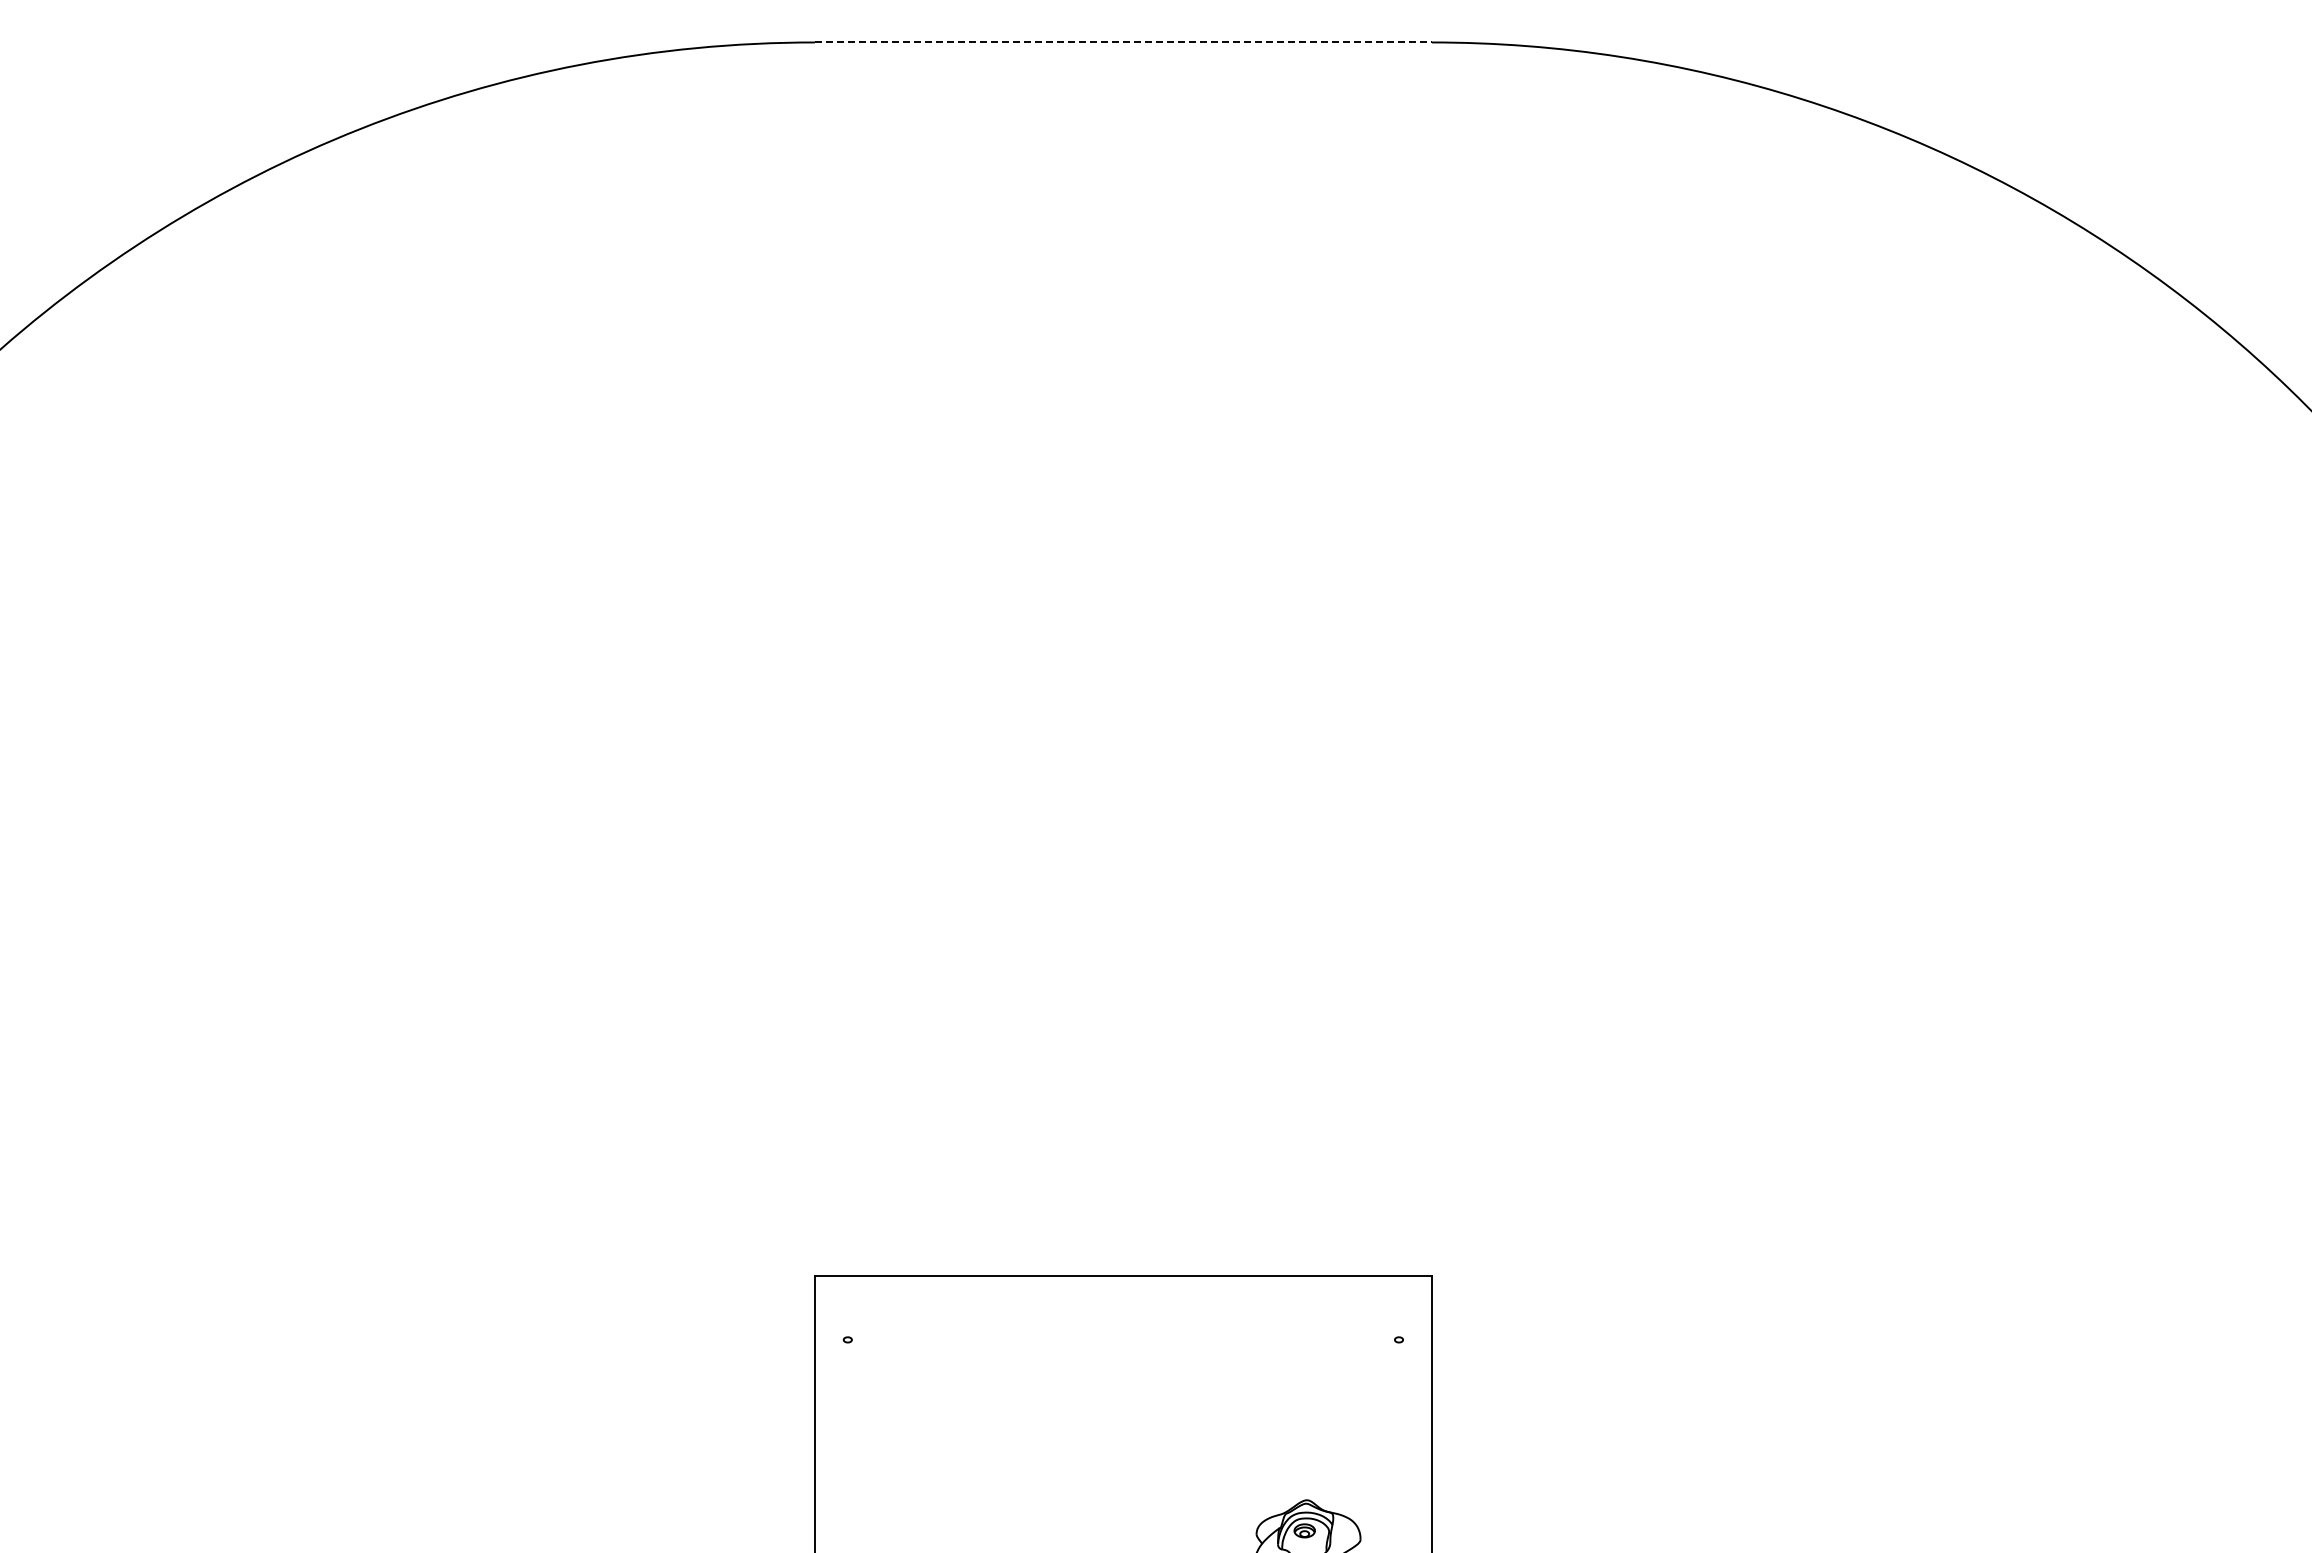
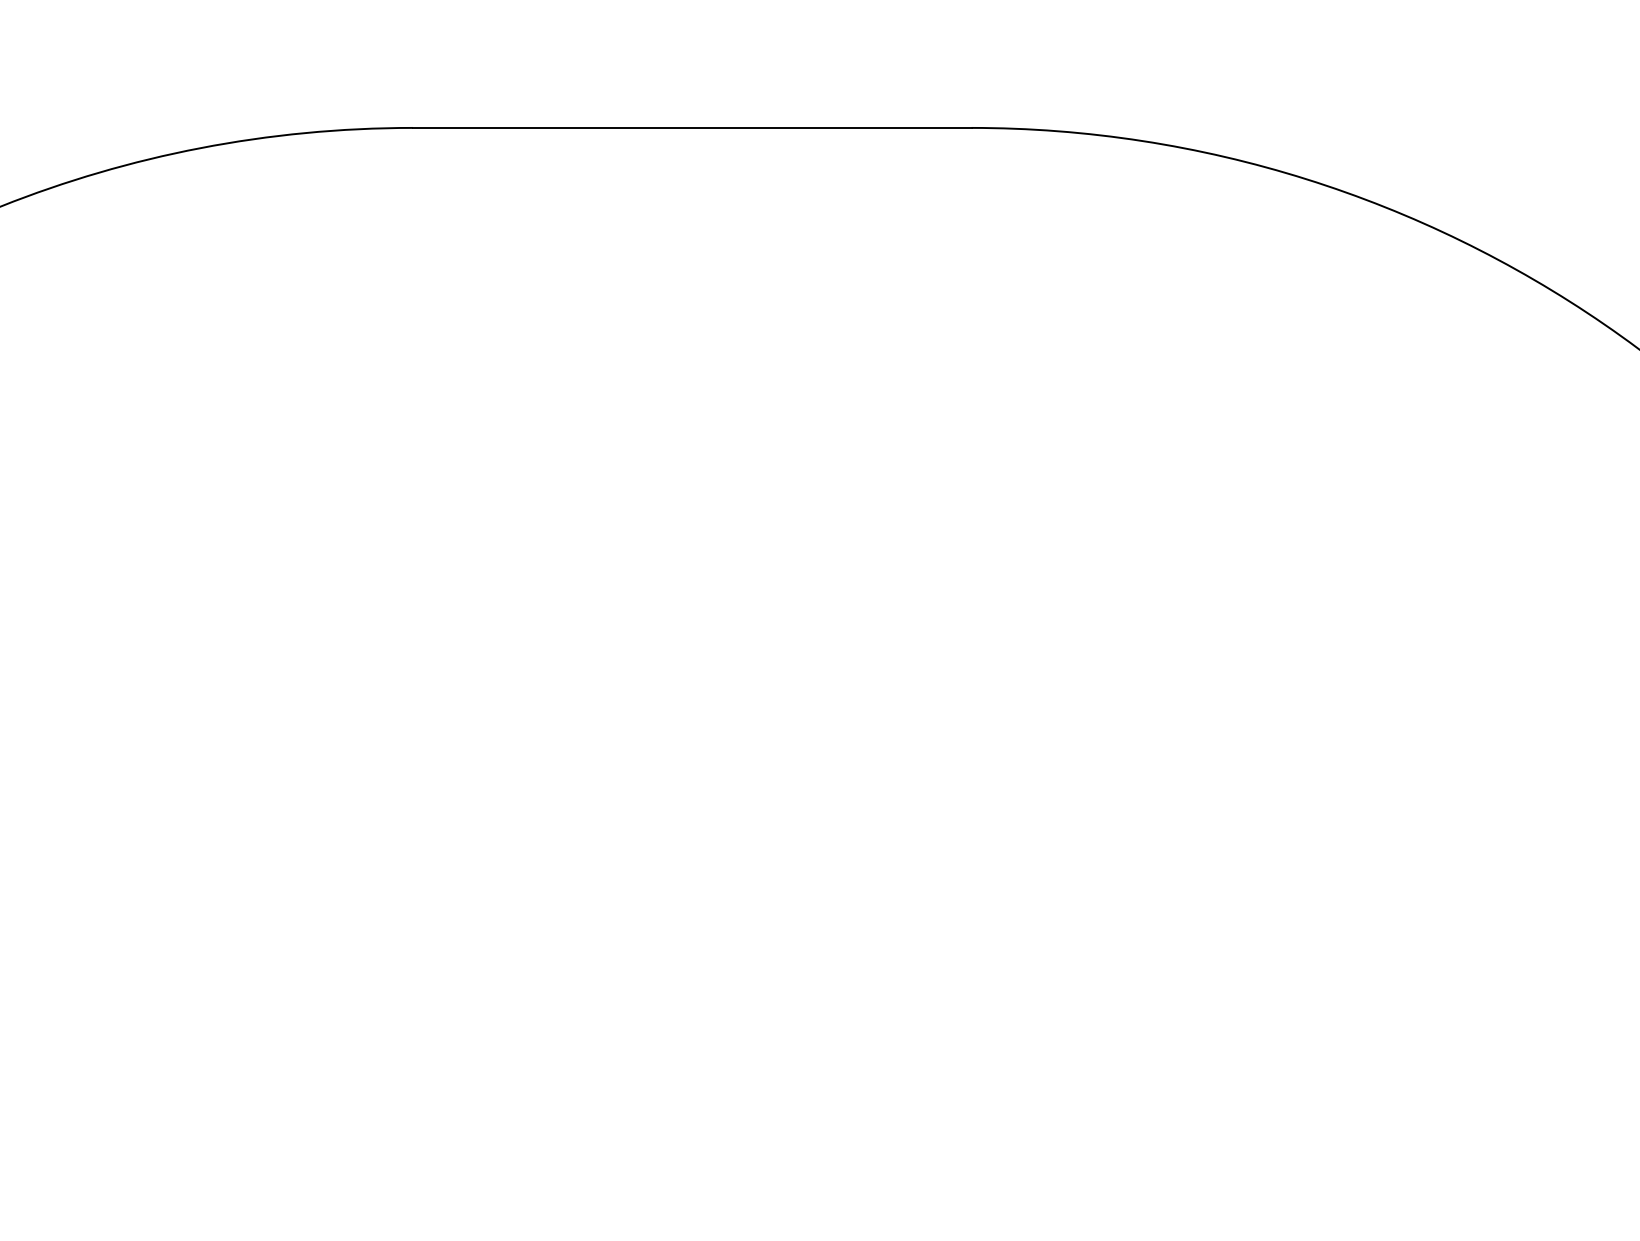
line: (1123, 42) -> (692, 127), dashed -> solid

